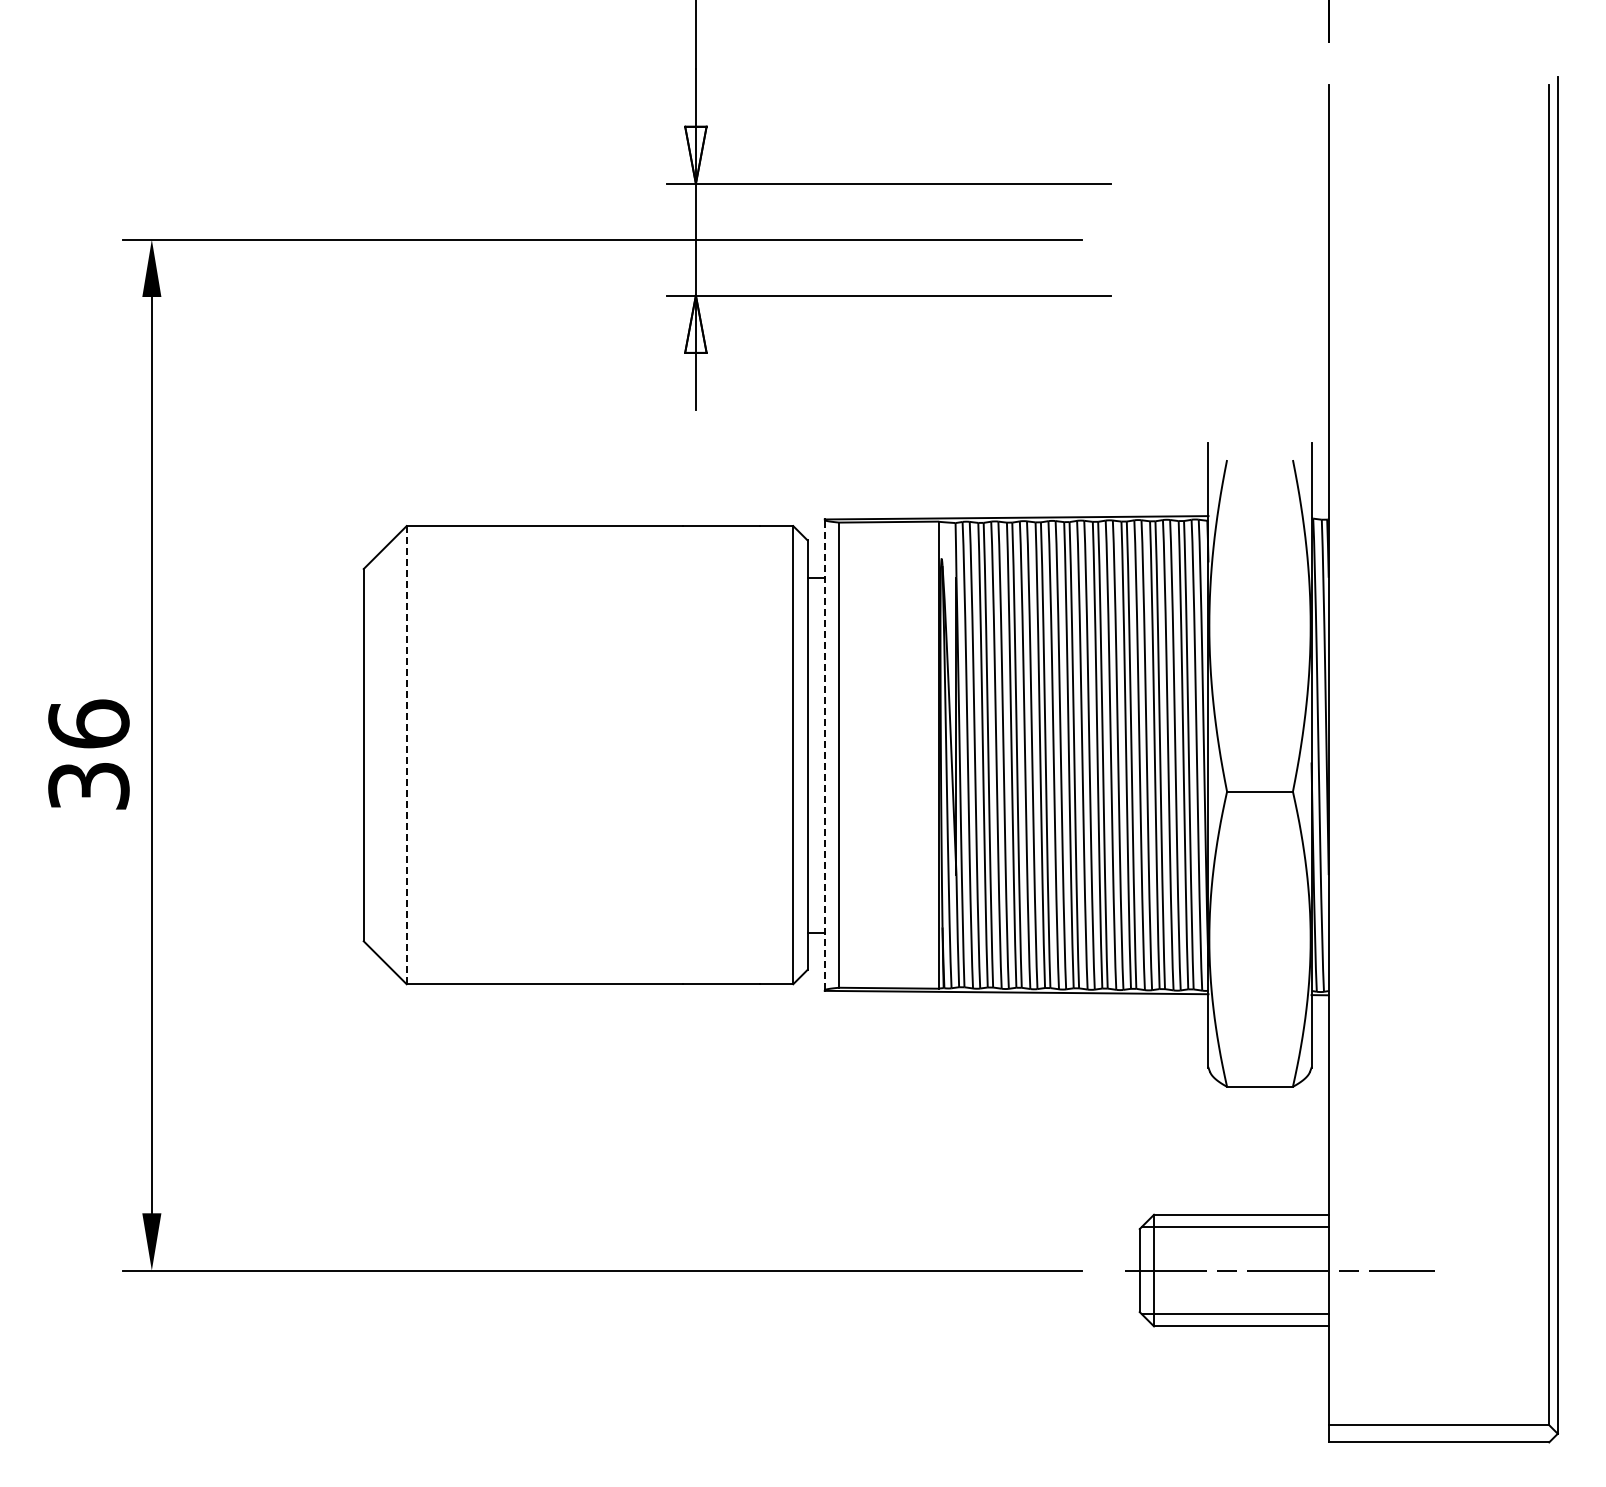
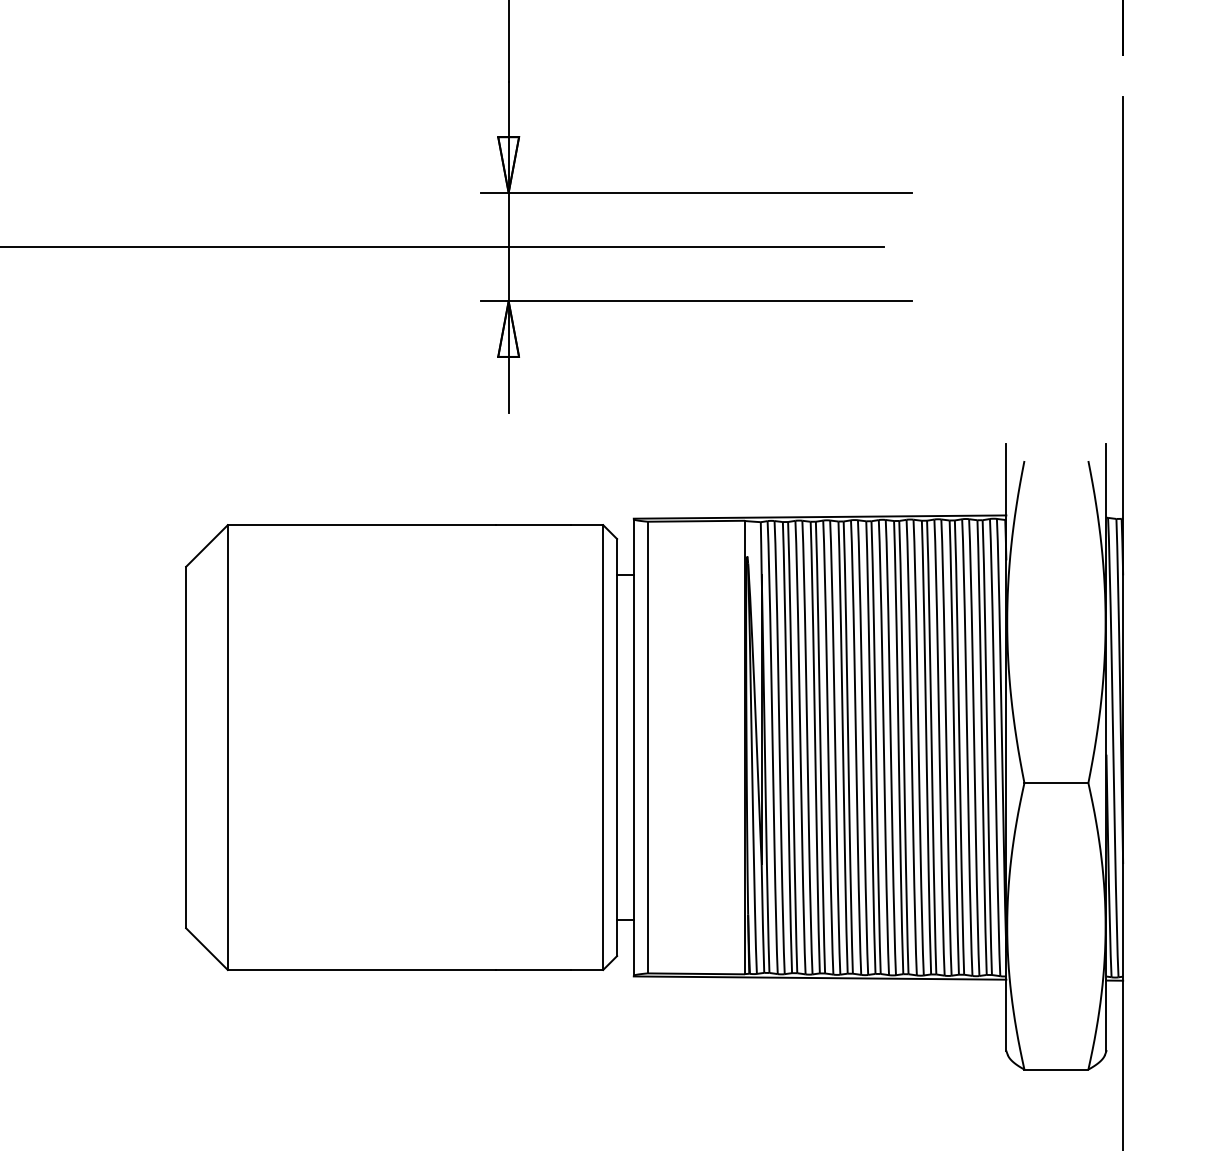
line: (406, 755) -> (227, 747), dashed -> solid
line: (824, 755) -> (633, 747), dashed -> solid

